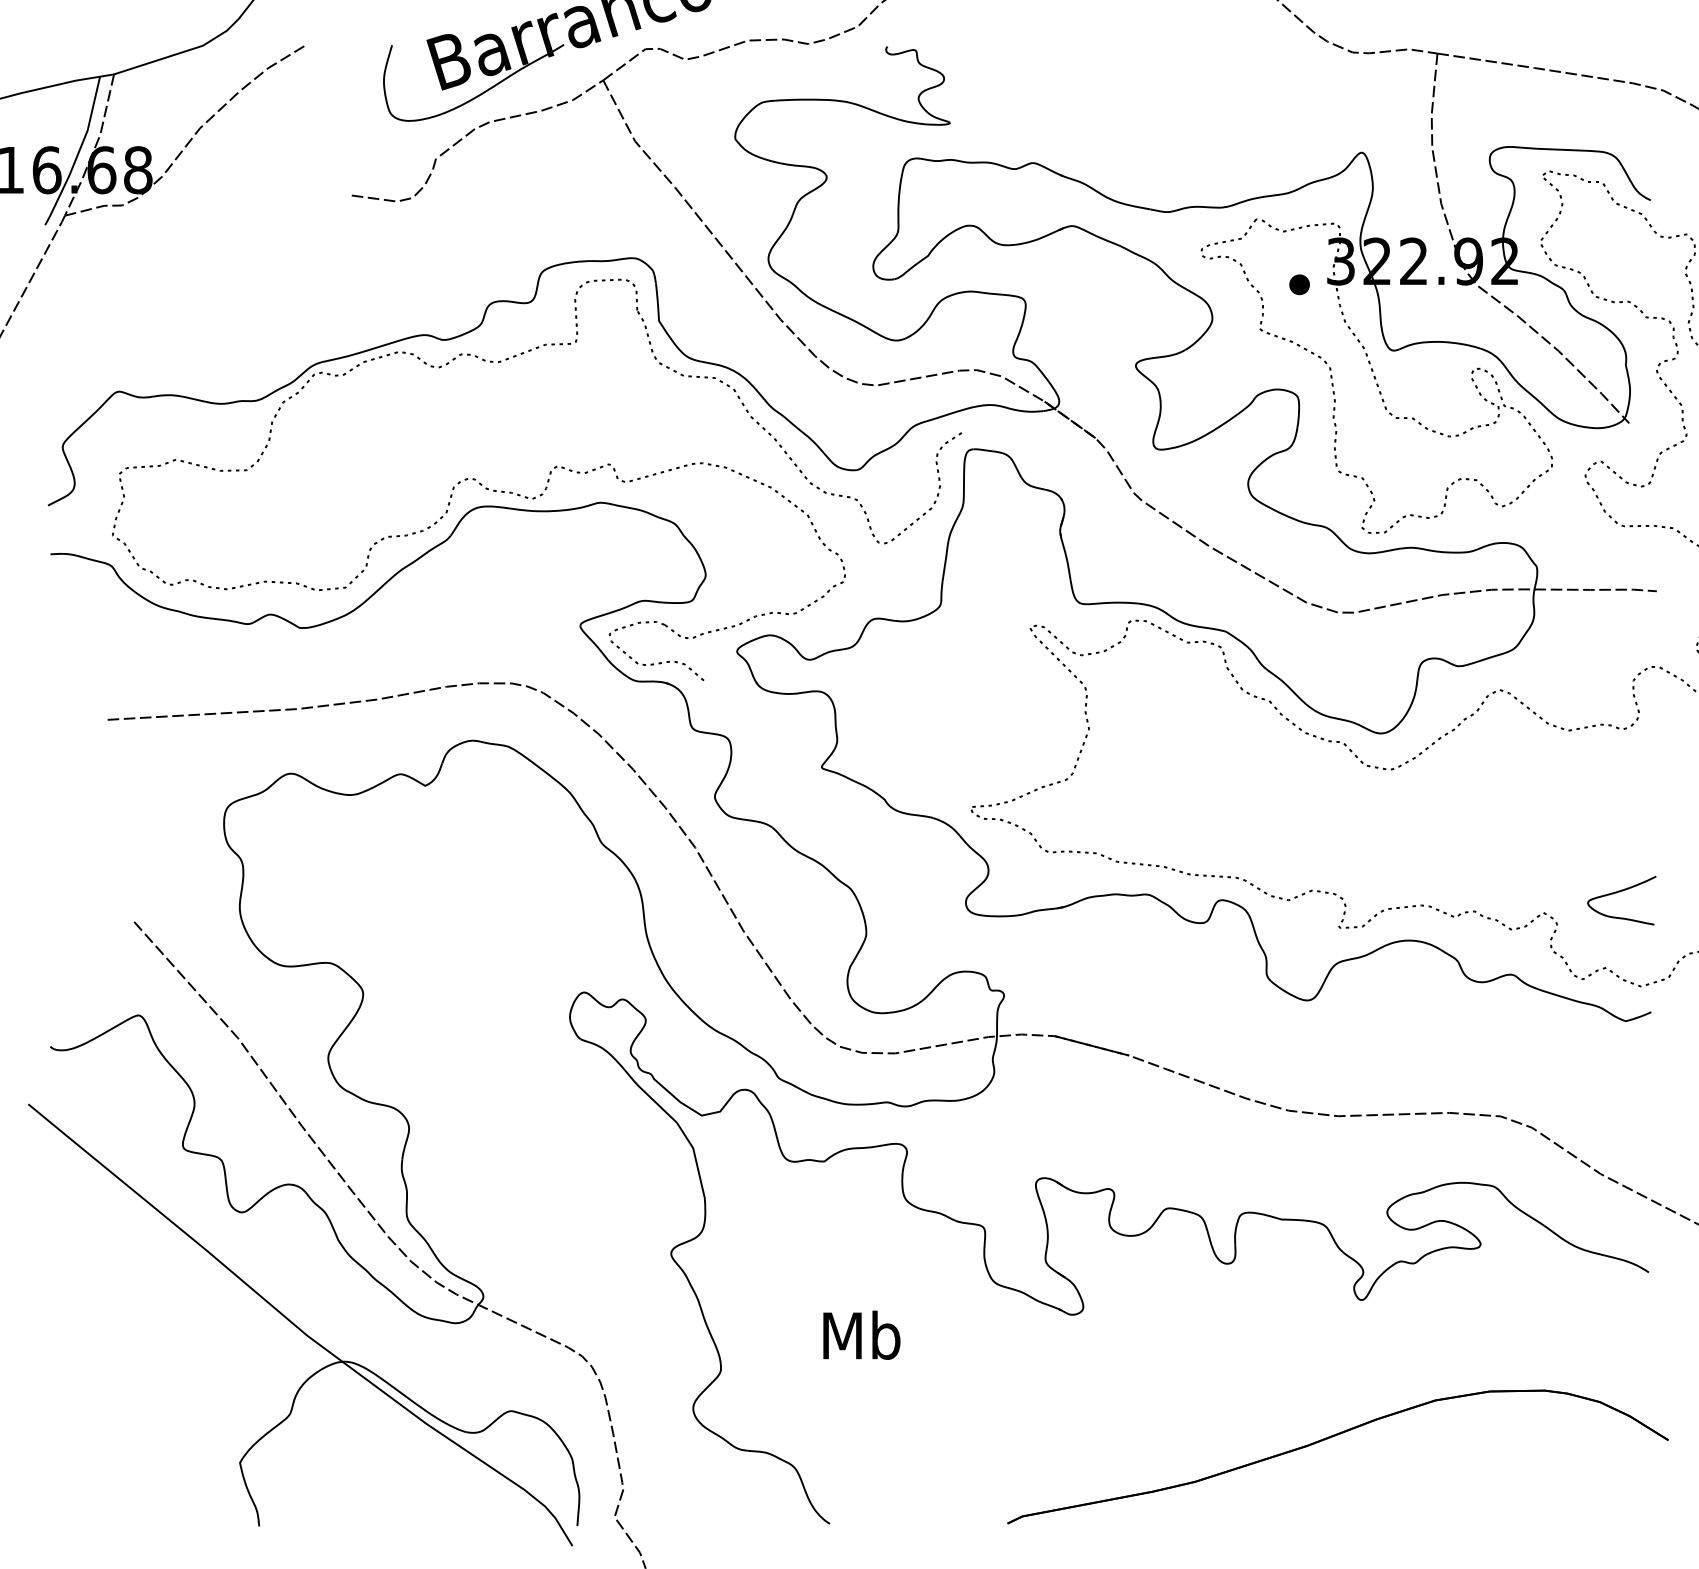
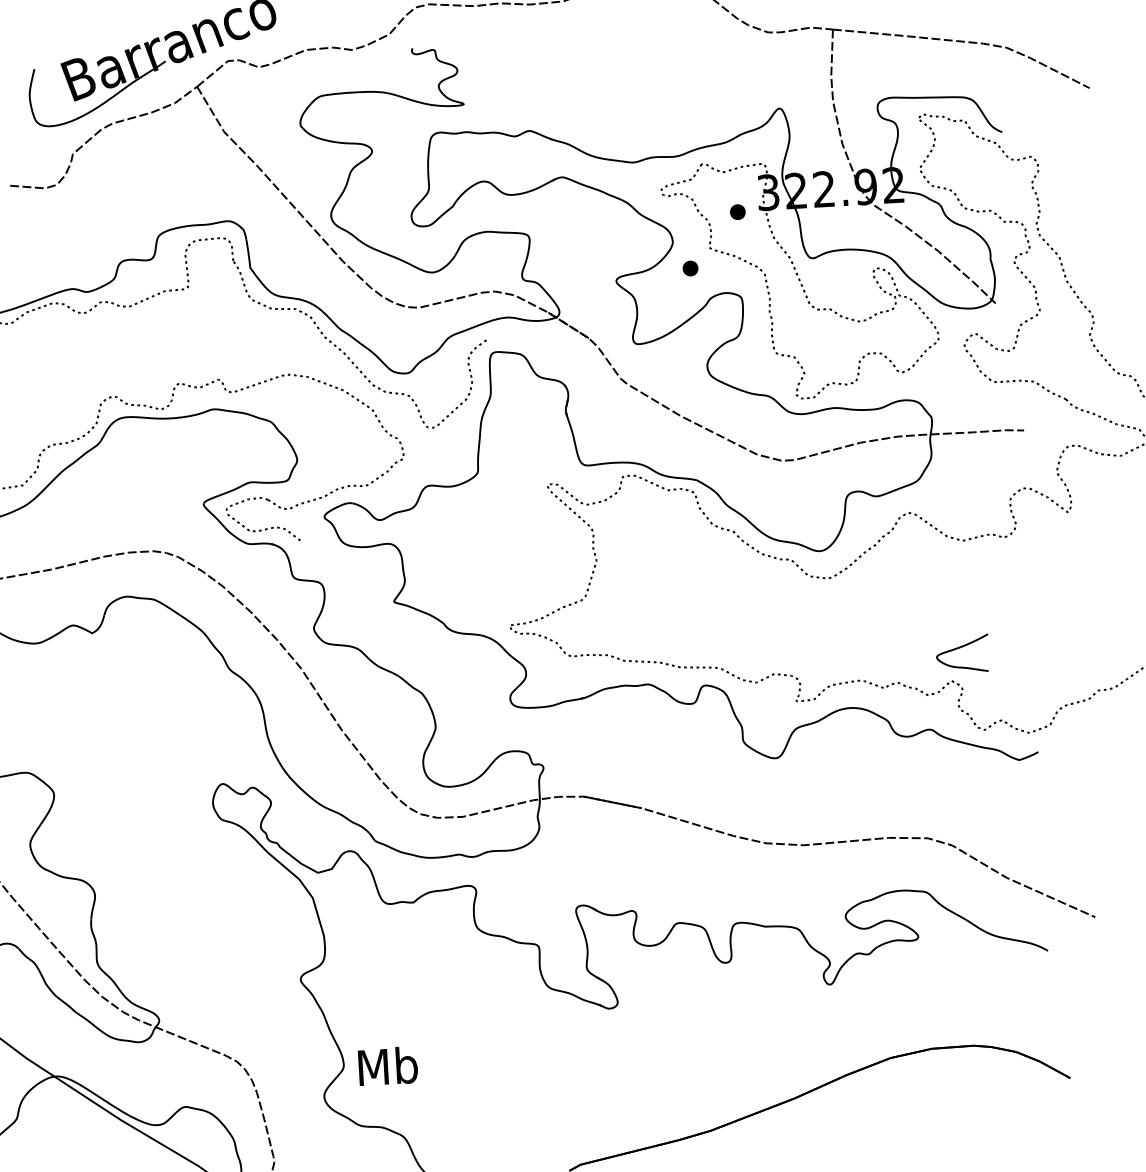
part: (1233, 354) -> (690, 268), added
curve: (1619, 892) -> (960, 648), moved
text: (861, 1334) -> (387, 1065), moved

